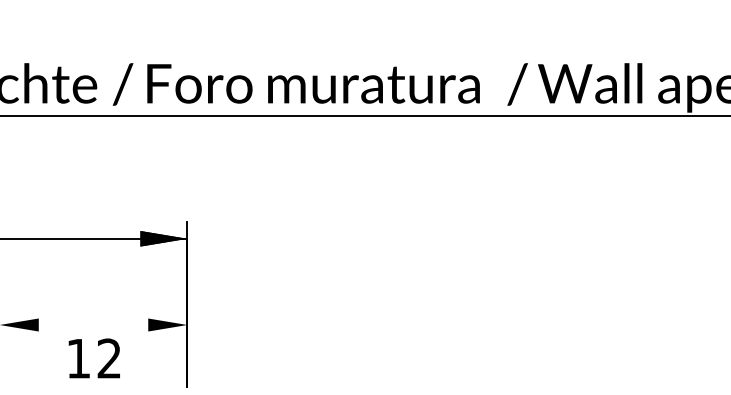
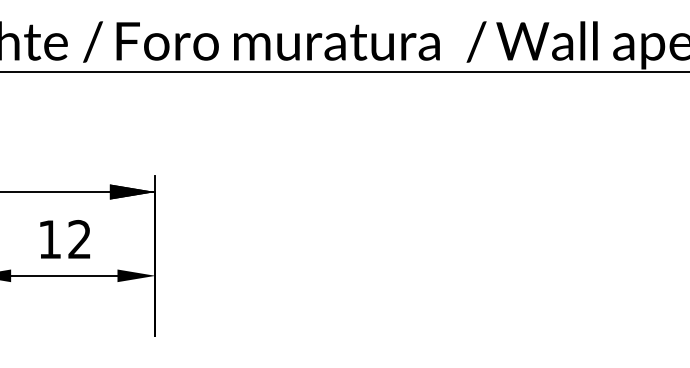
line: (93, 325) -> (64, 276), added
text: (93, 358) -> (64, 239), moved

